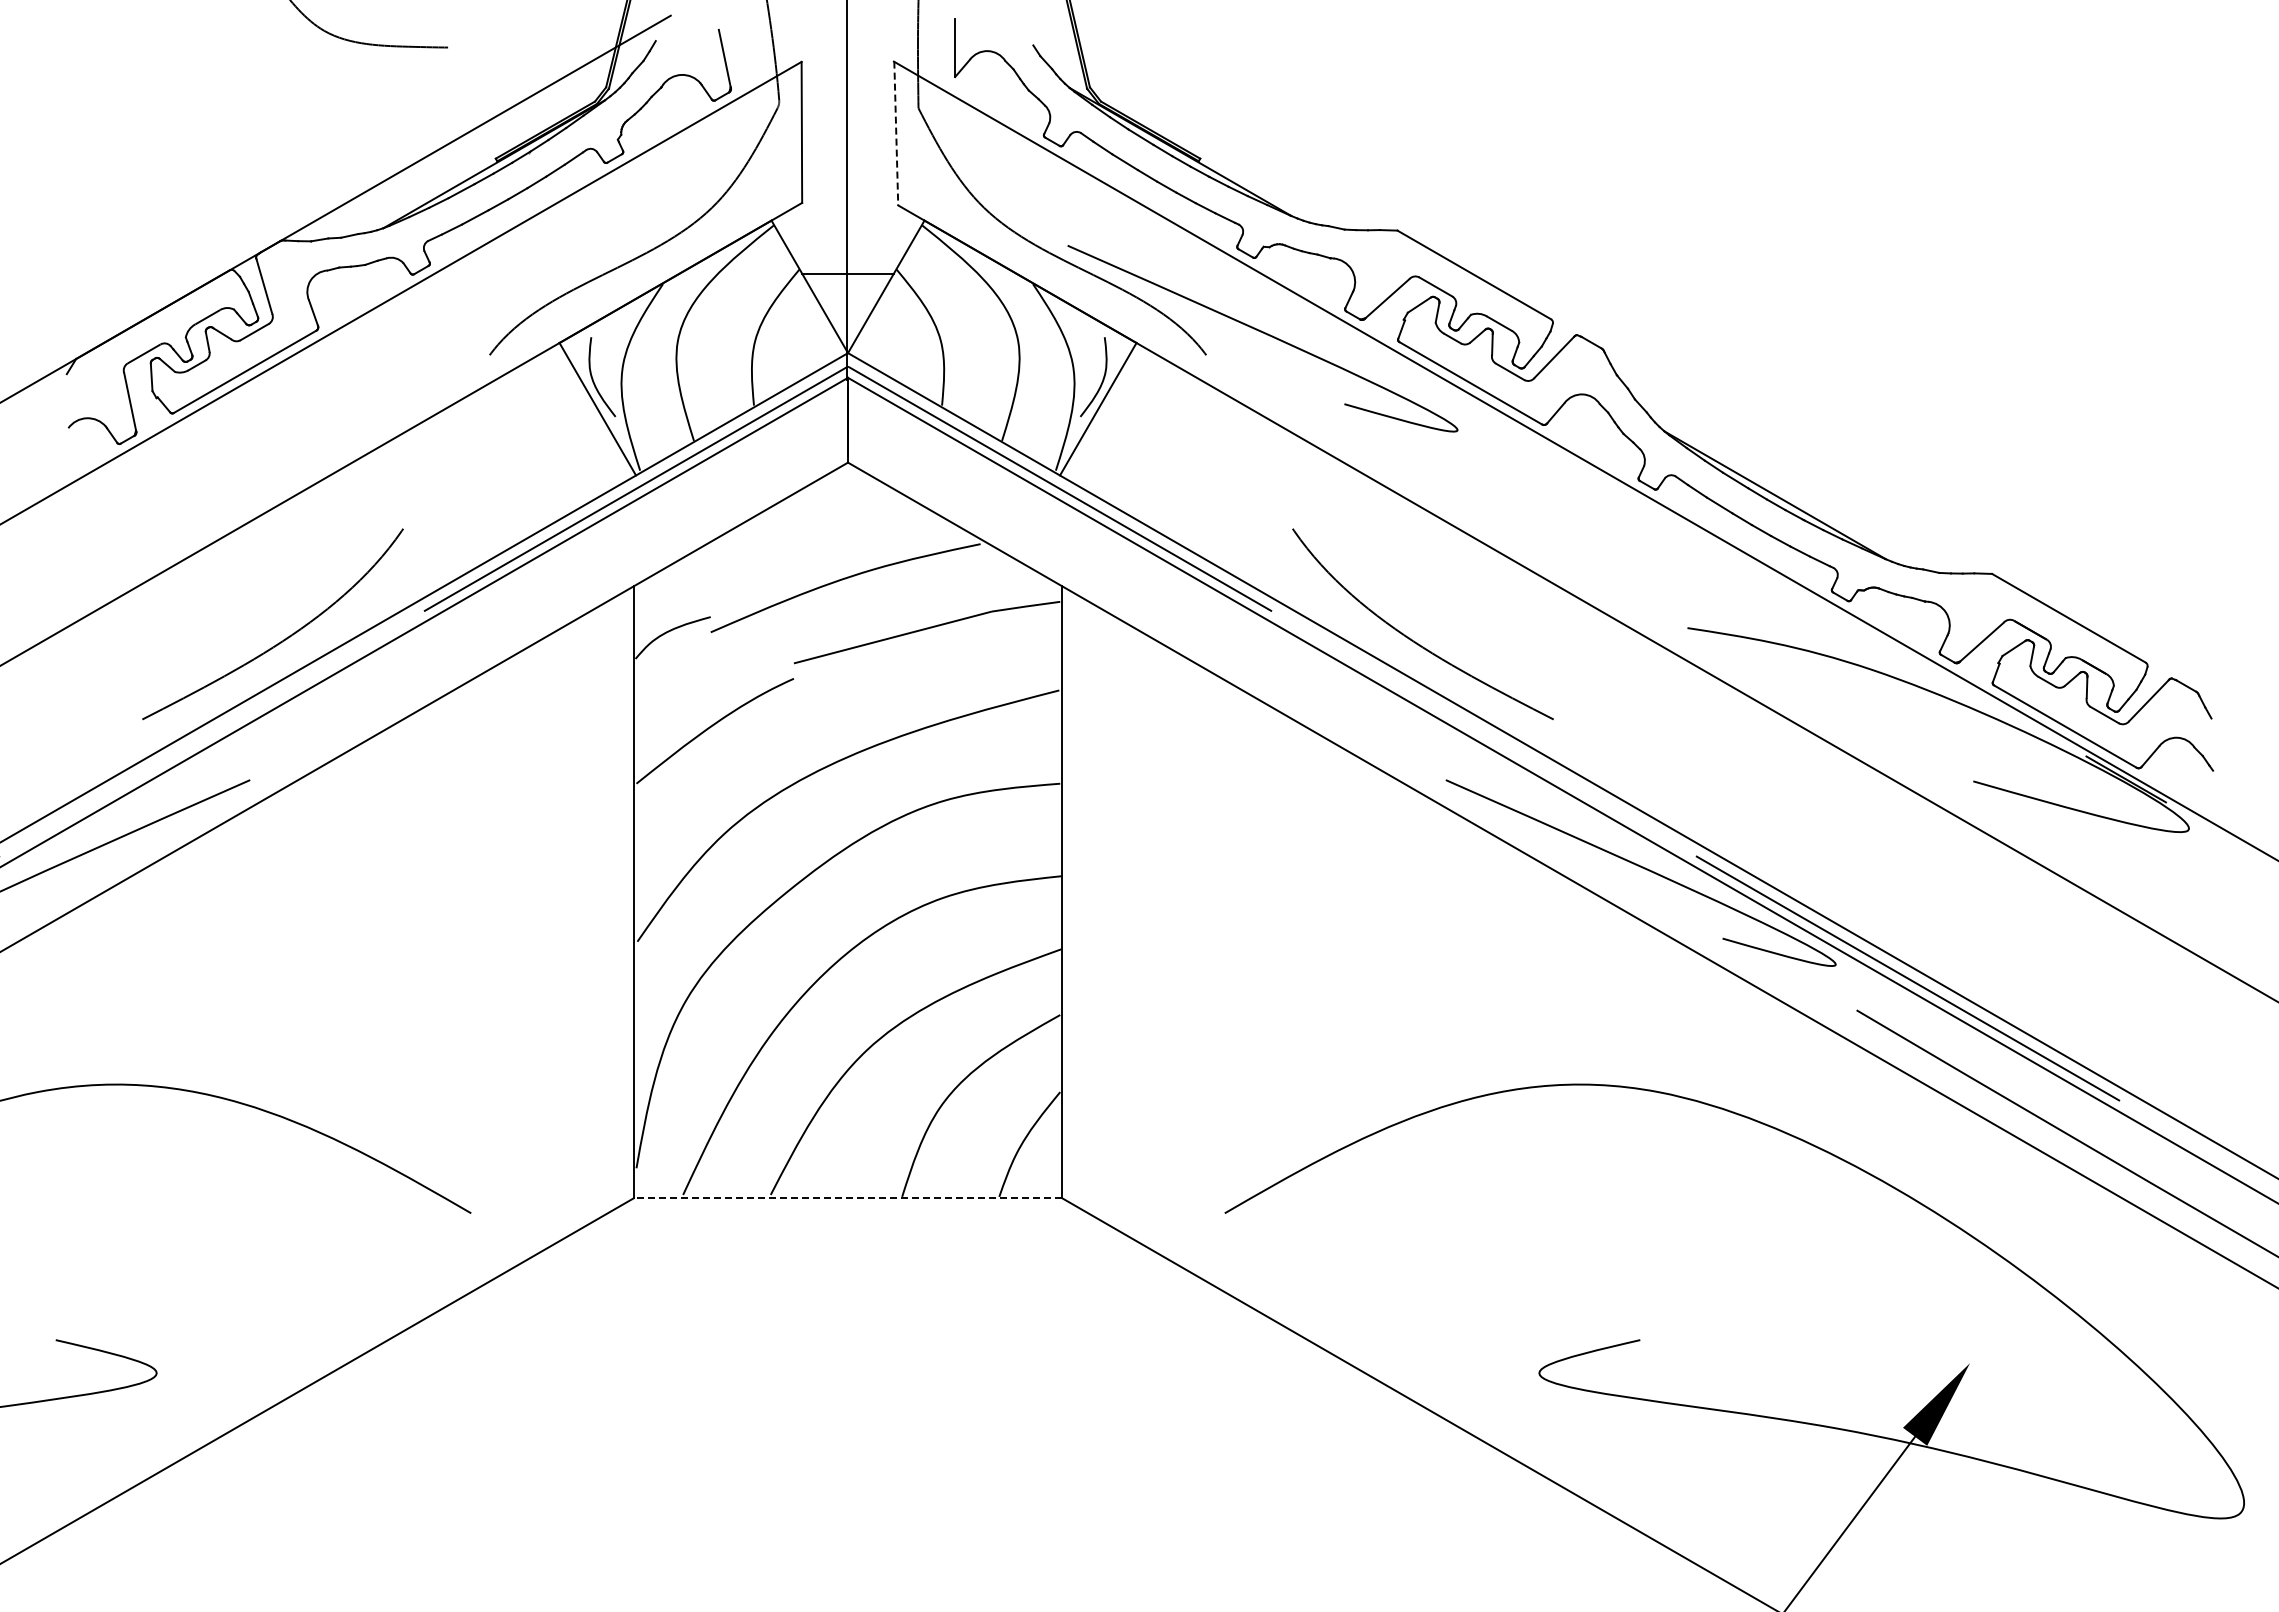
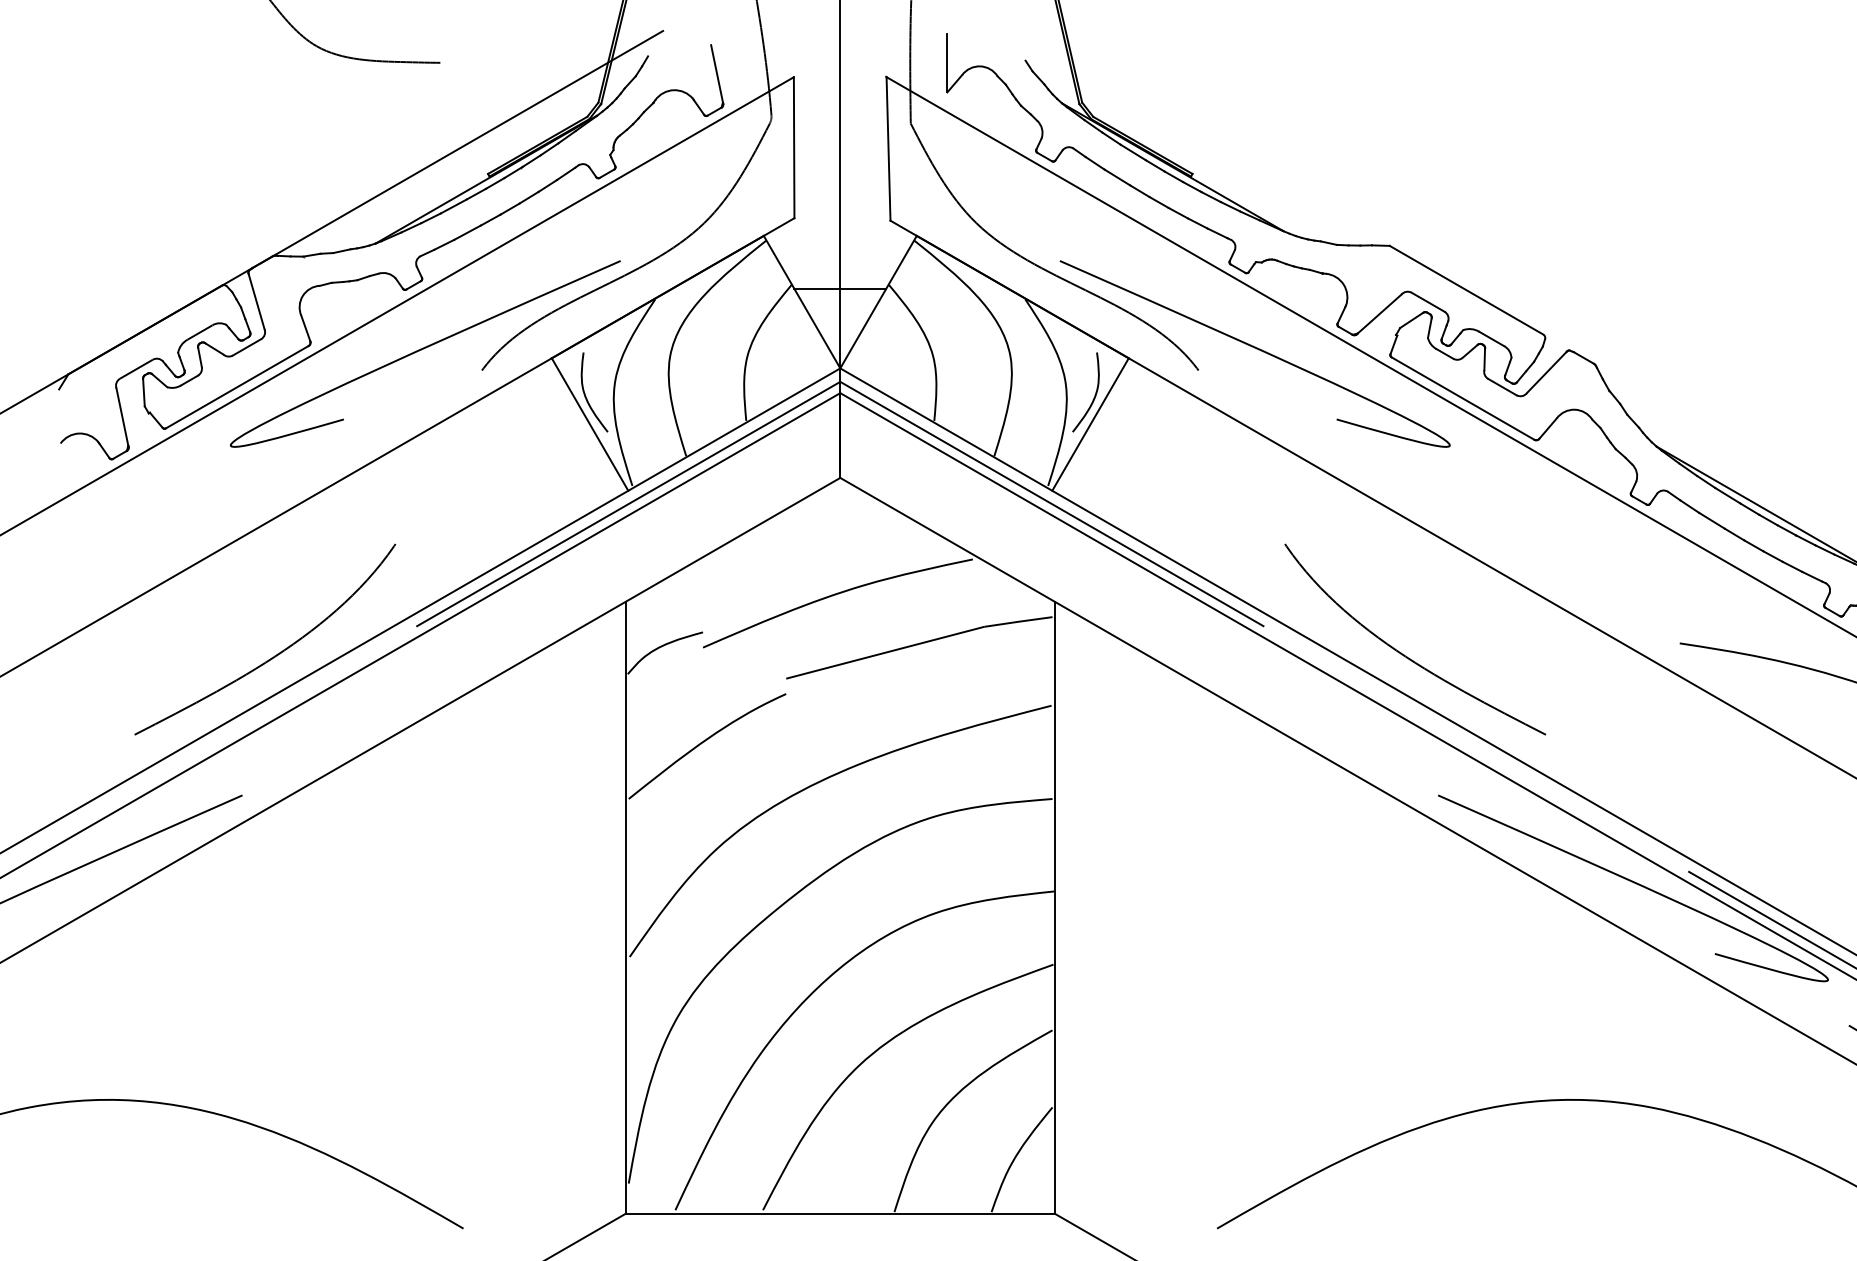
line: (896, 133) -> (888, 148), dashed -> solid
curve: (431, 334) -> (423, 349), added
line: (847, 1198) -> (839, 1213), dashed -> solid

